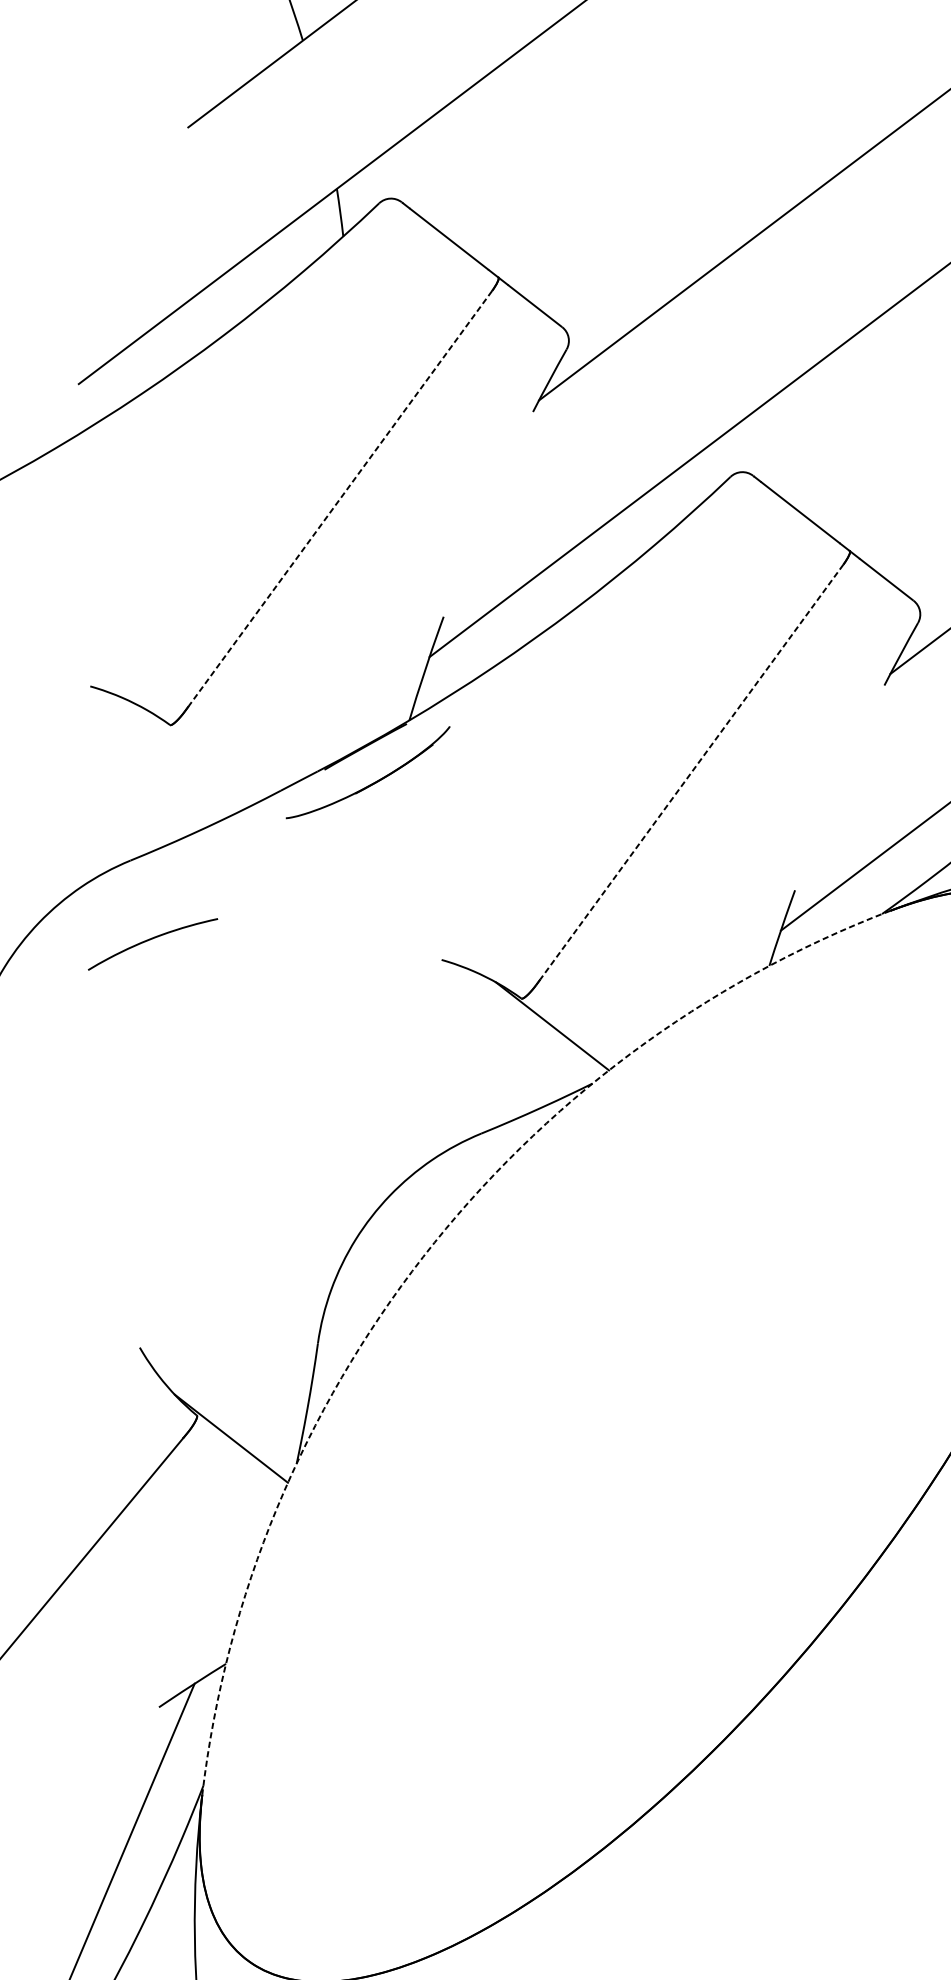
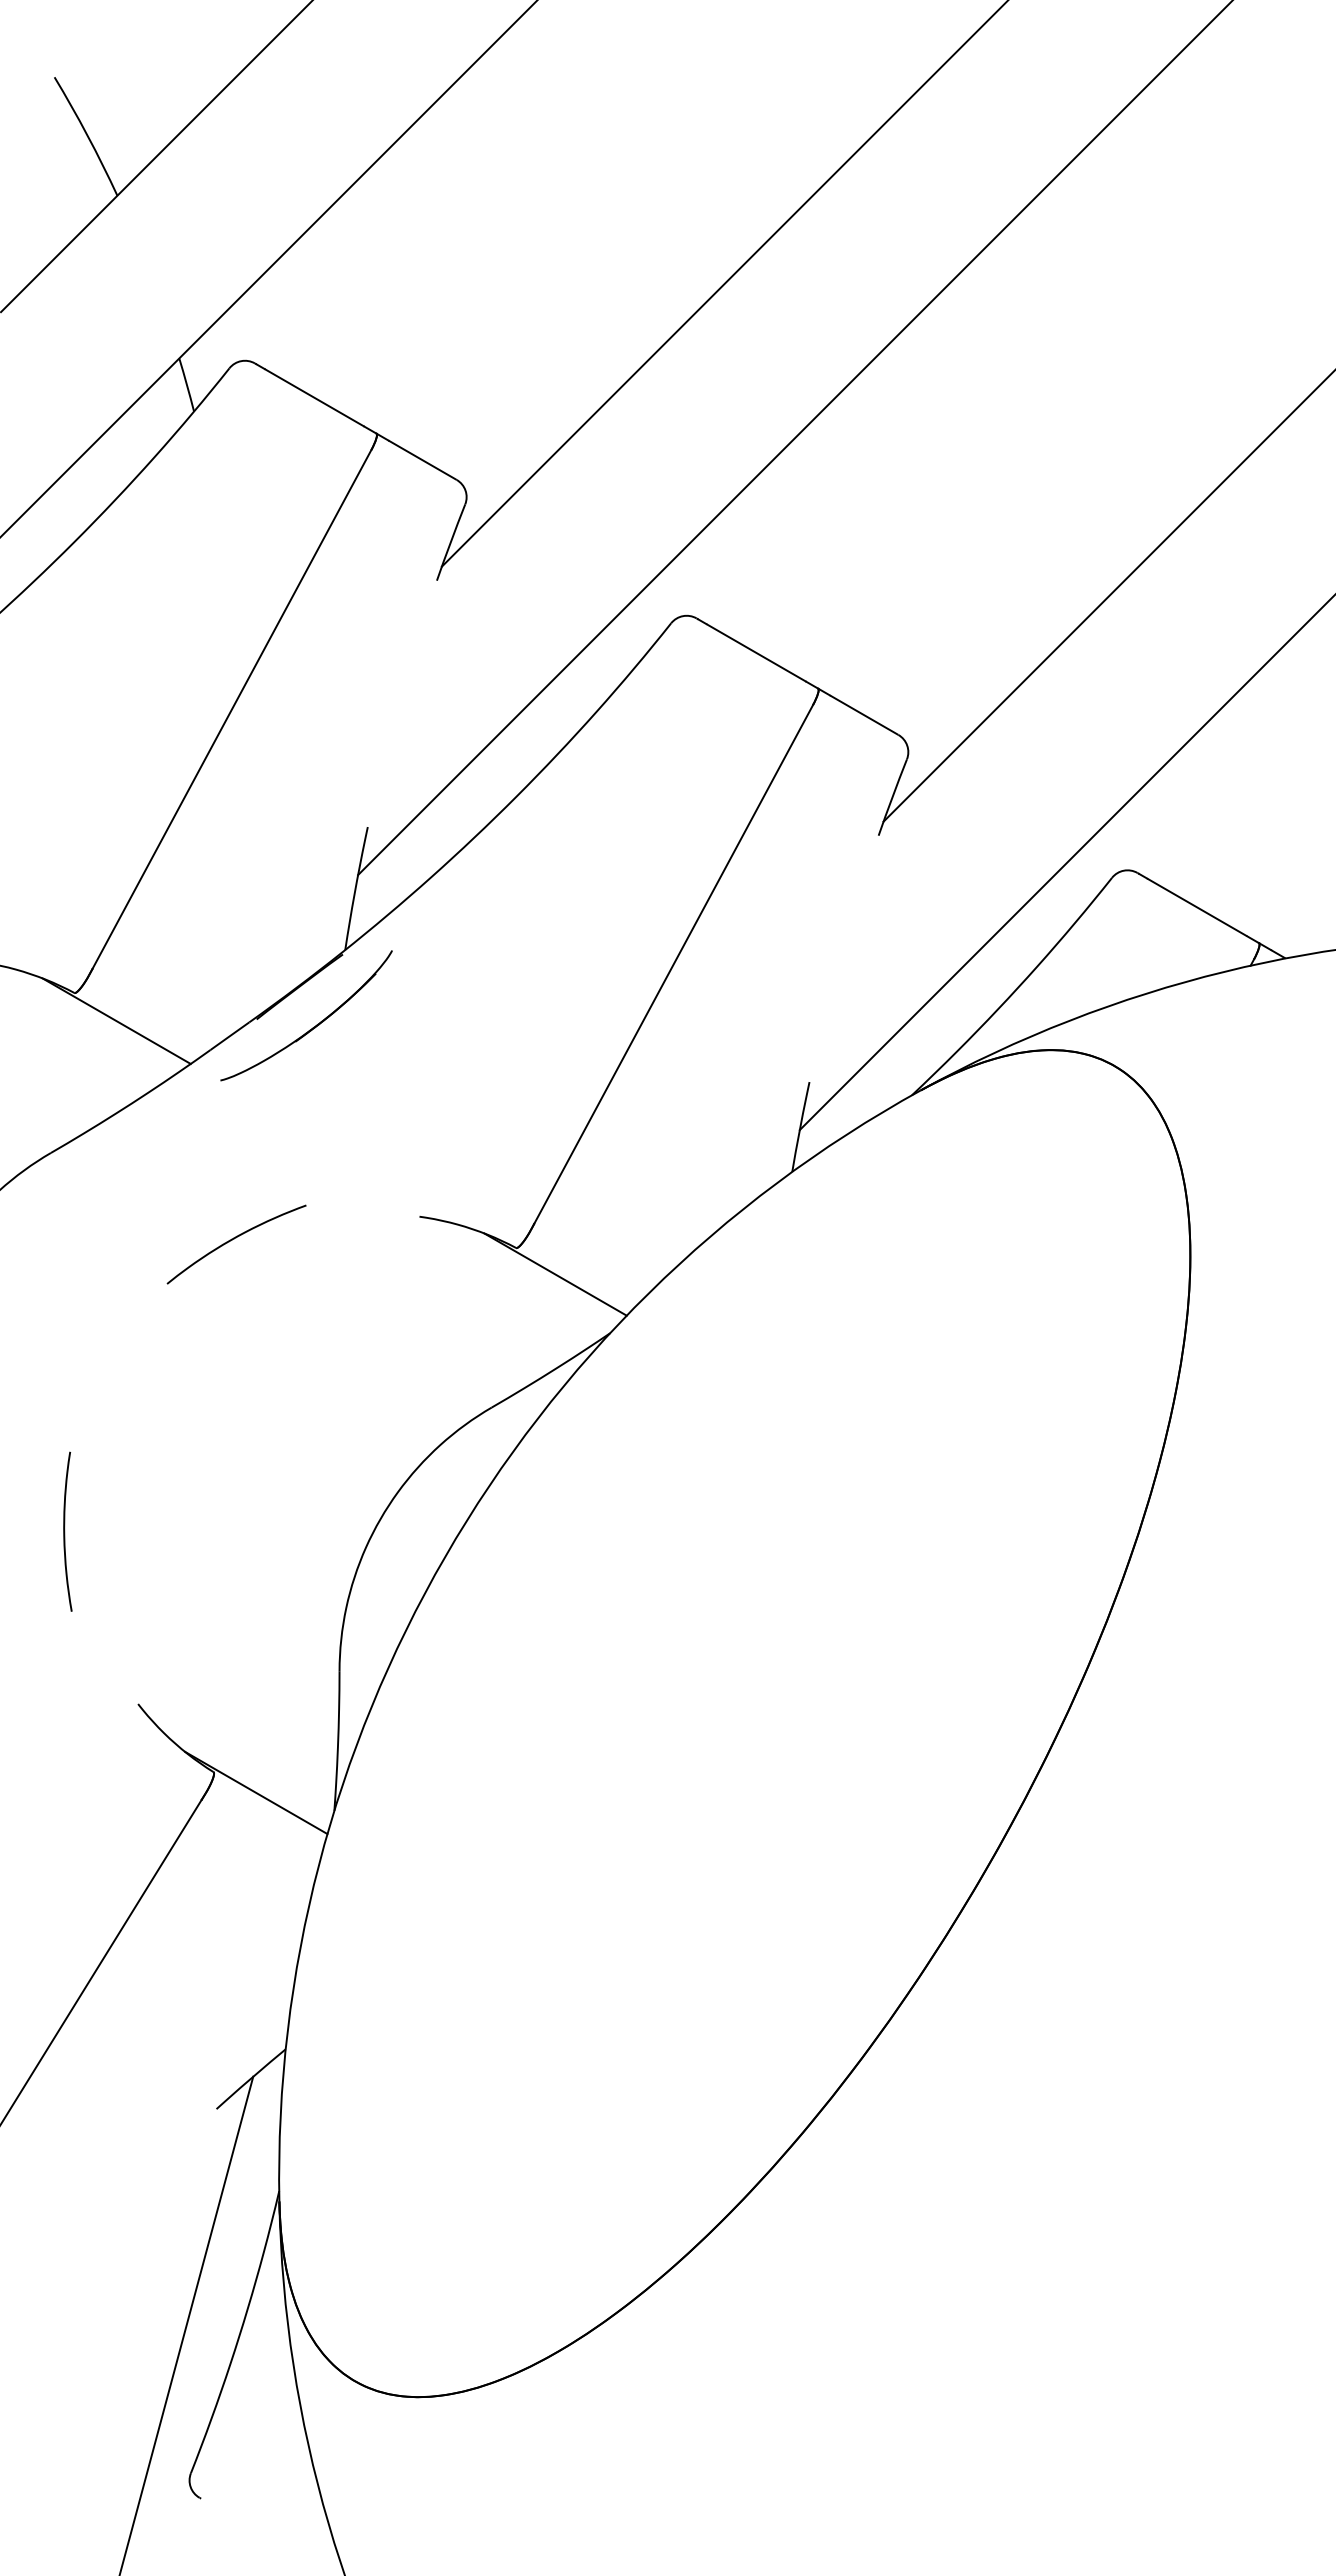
line: (339, 498) -> (231, 709), dashed -> solid
line: (203, 753) -> (116, 1020), added
line: (691, 772) -> (673, 964), dashed -> solid
curve: (151, 939) -> (234, 1239), moved
curve: (97, 1189) -> (65, 1531), added
arc: (423, 1256) -> (445, 1556), dashed -> solid

